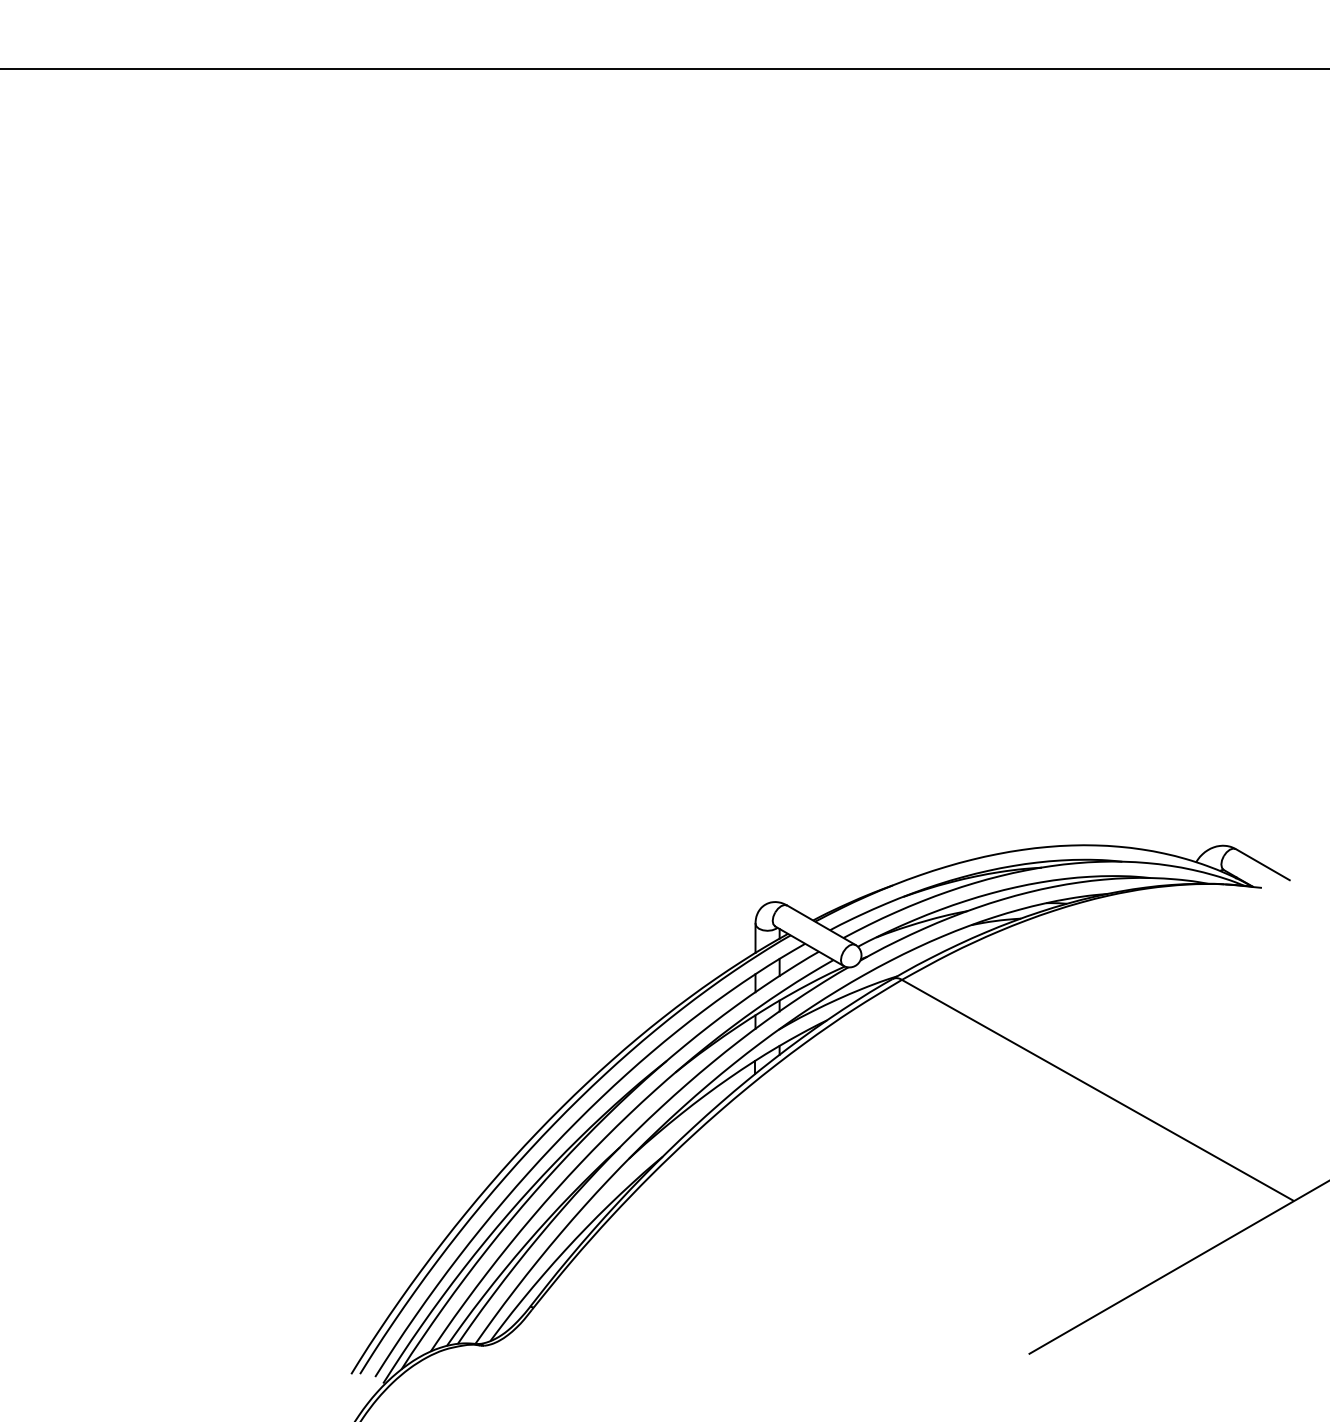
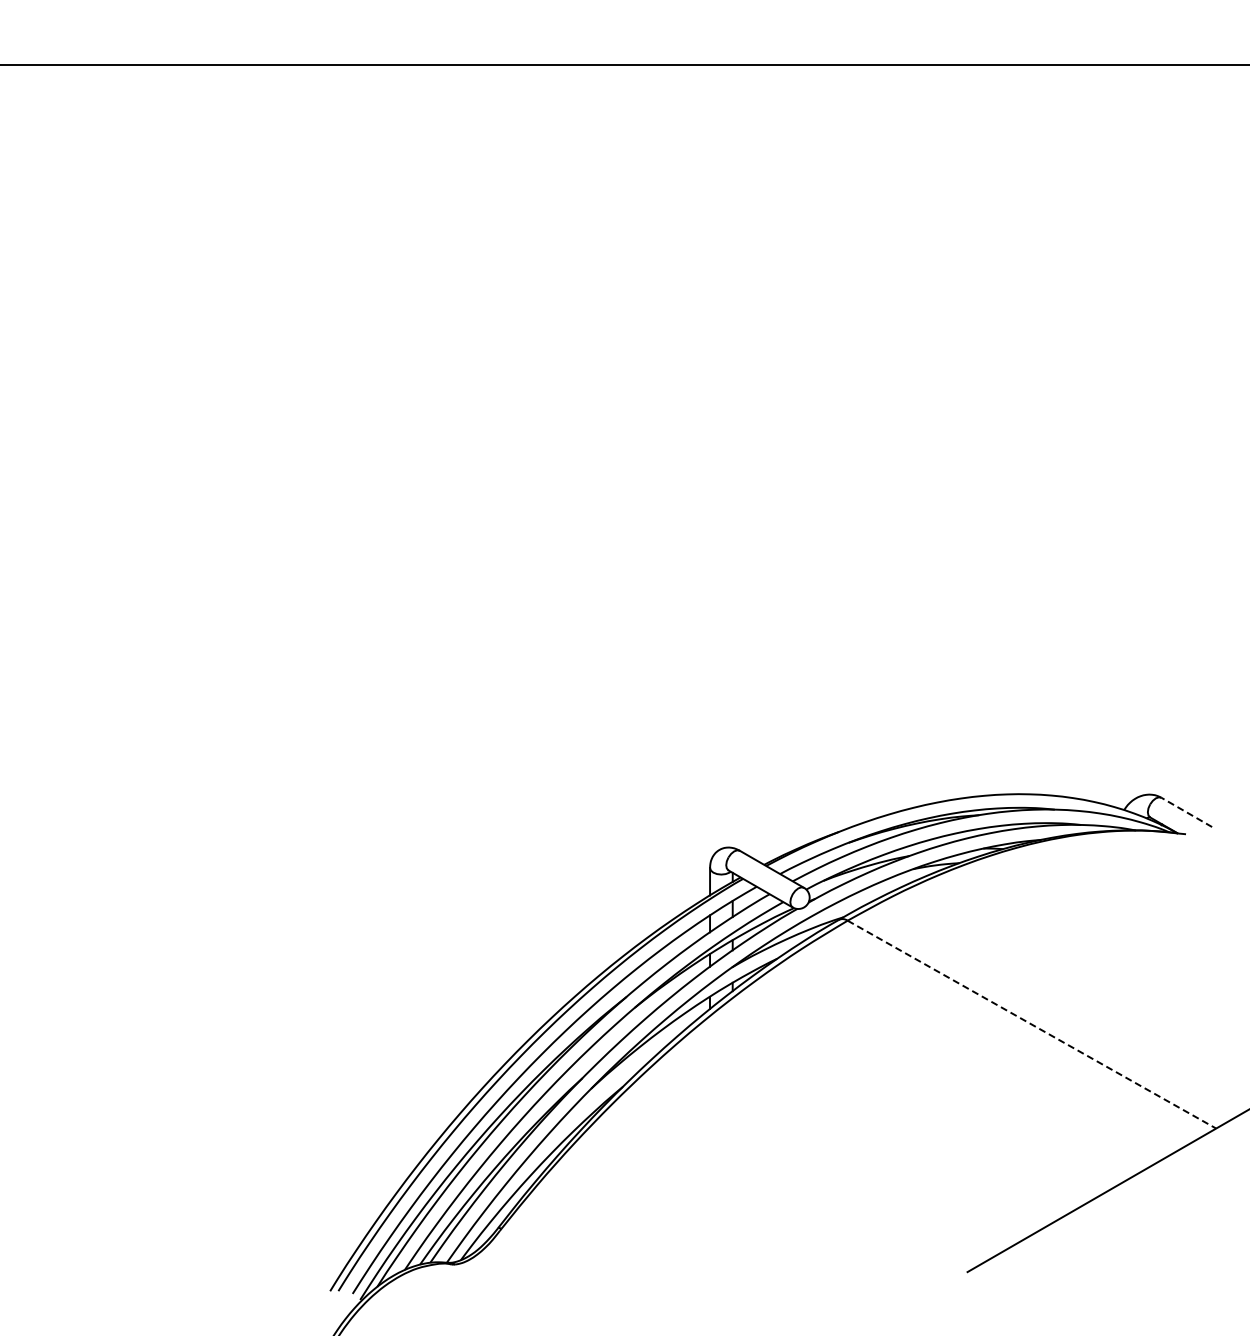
line: (1262, 864) -> (1186, 812), solid -> dashed
line: (1098, 1091) -> (1032, 1025), solid -> dashed

